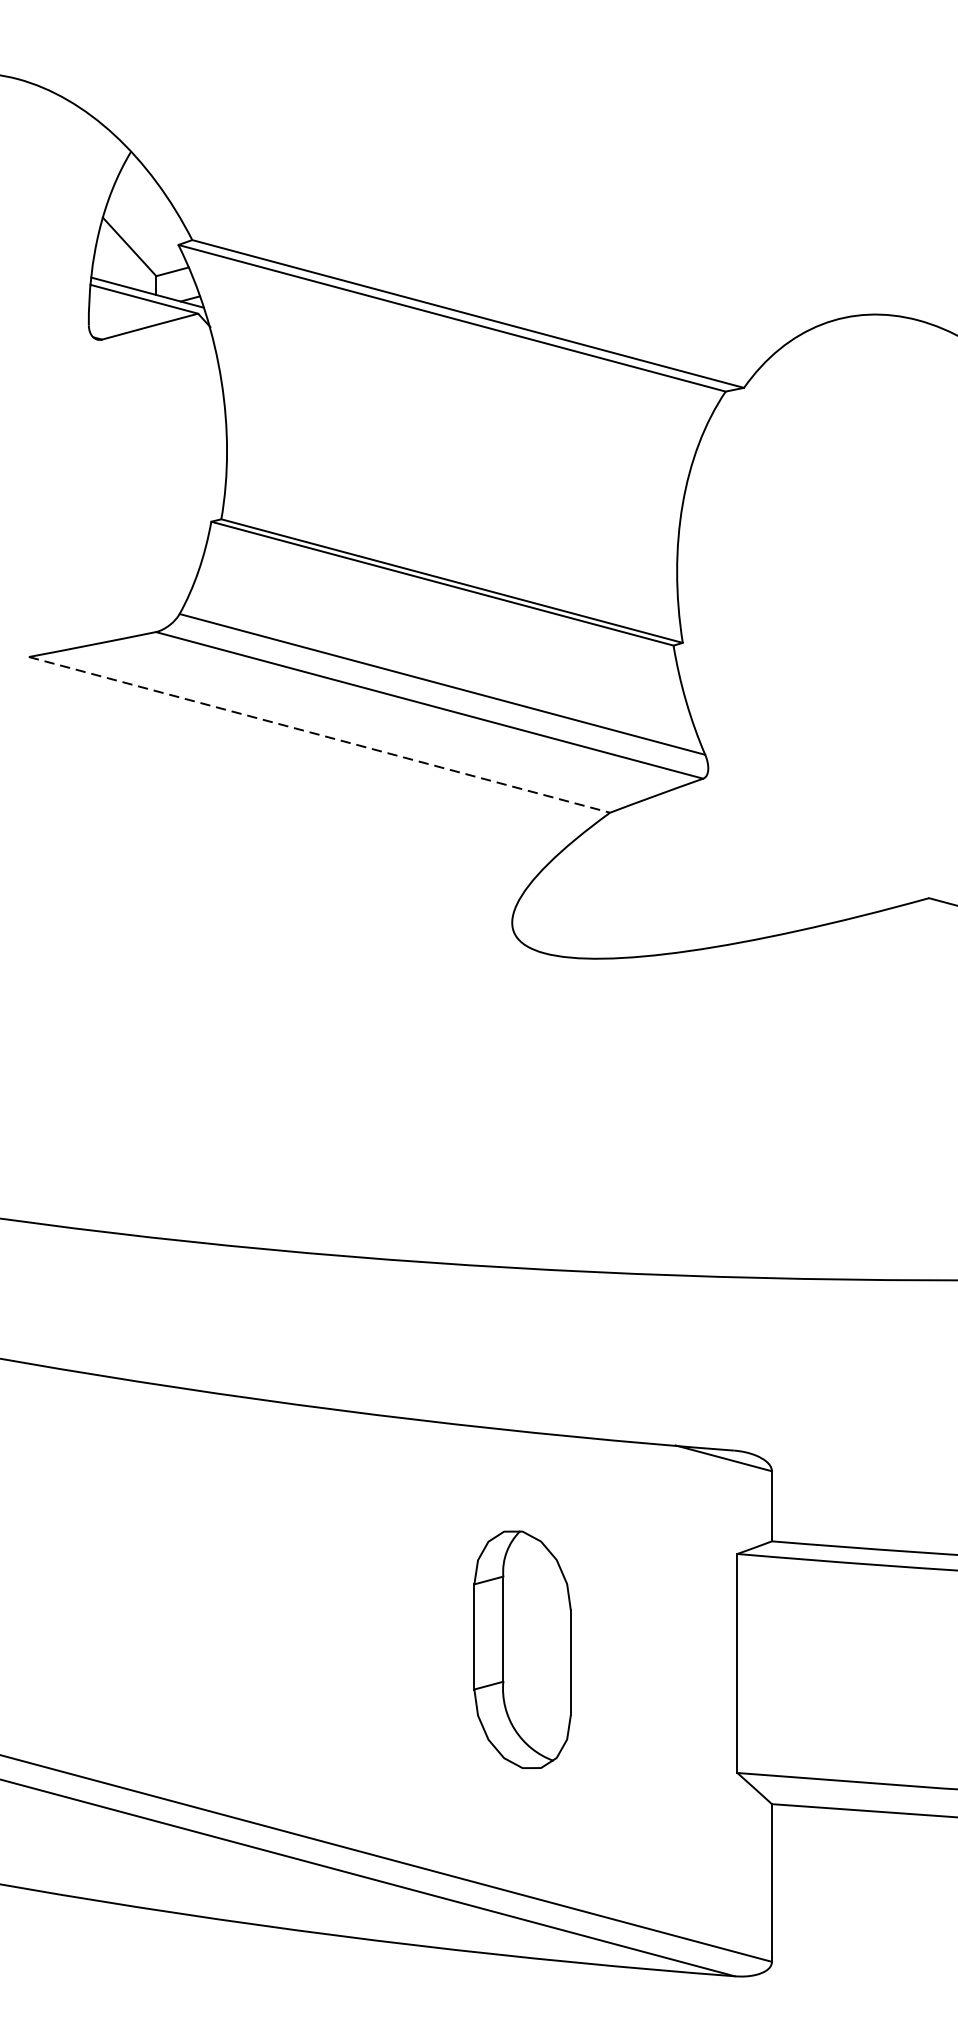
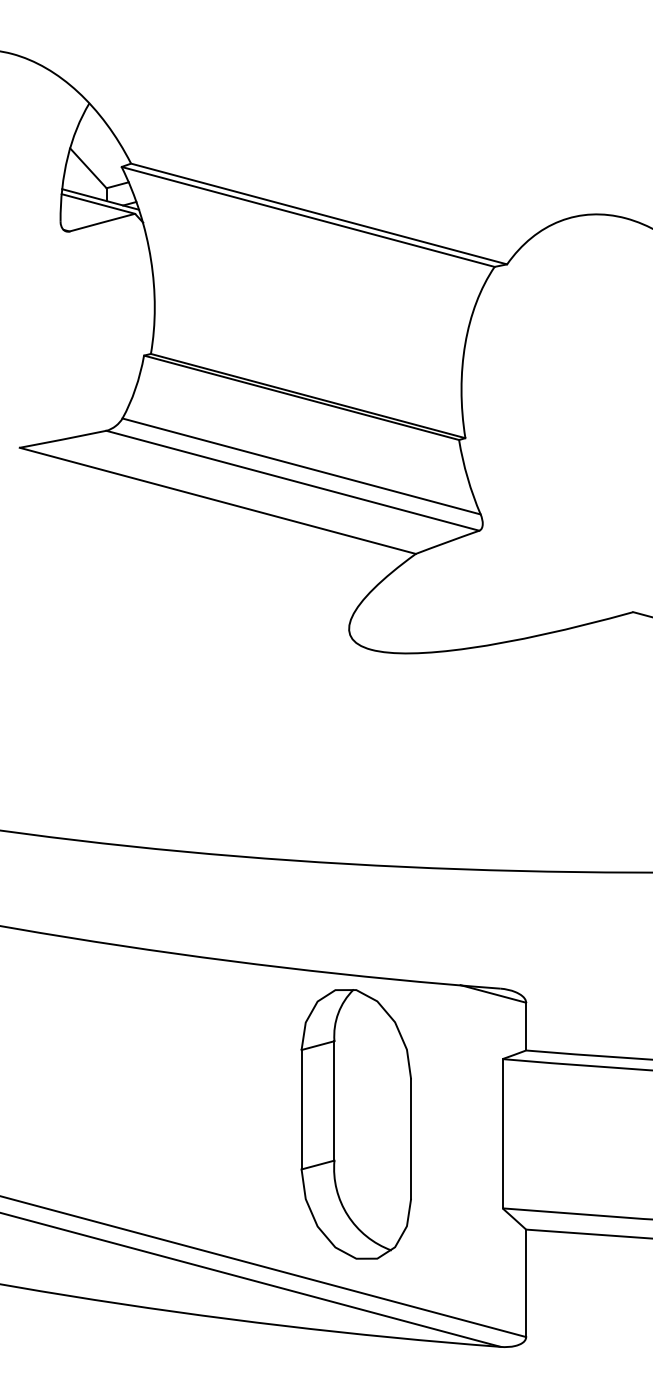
line: (320, 735) -> (218, 501), dashed -> solid
part: (521, 1649) -> (355, 1124), size x1.67

